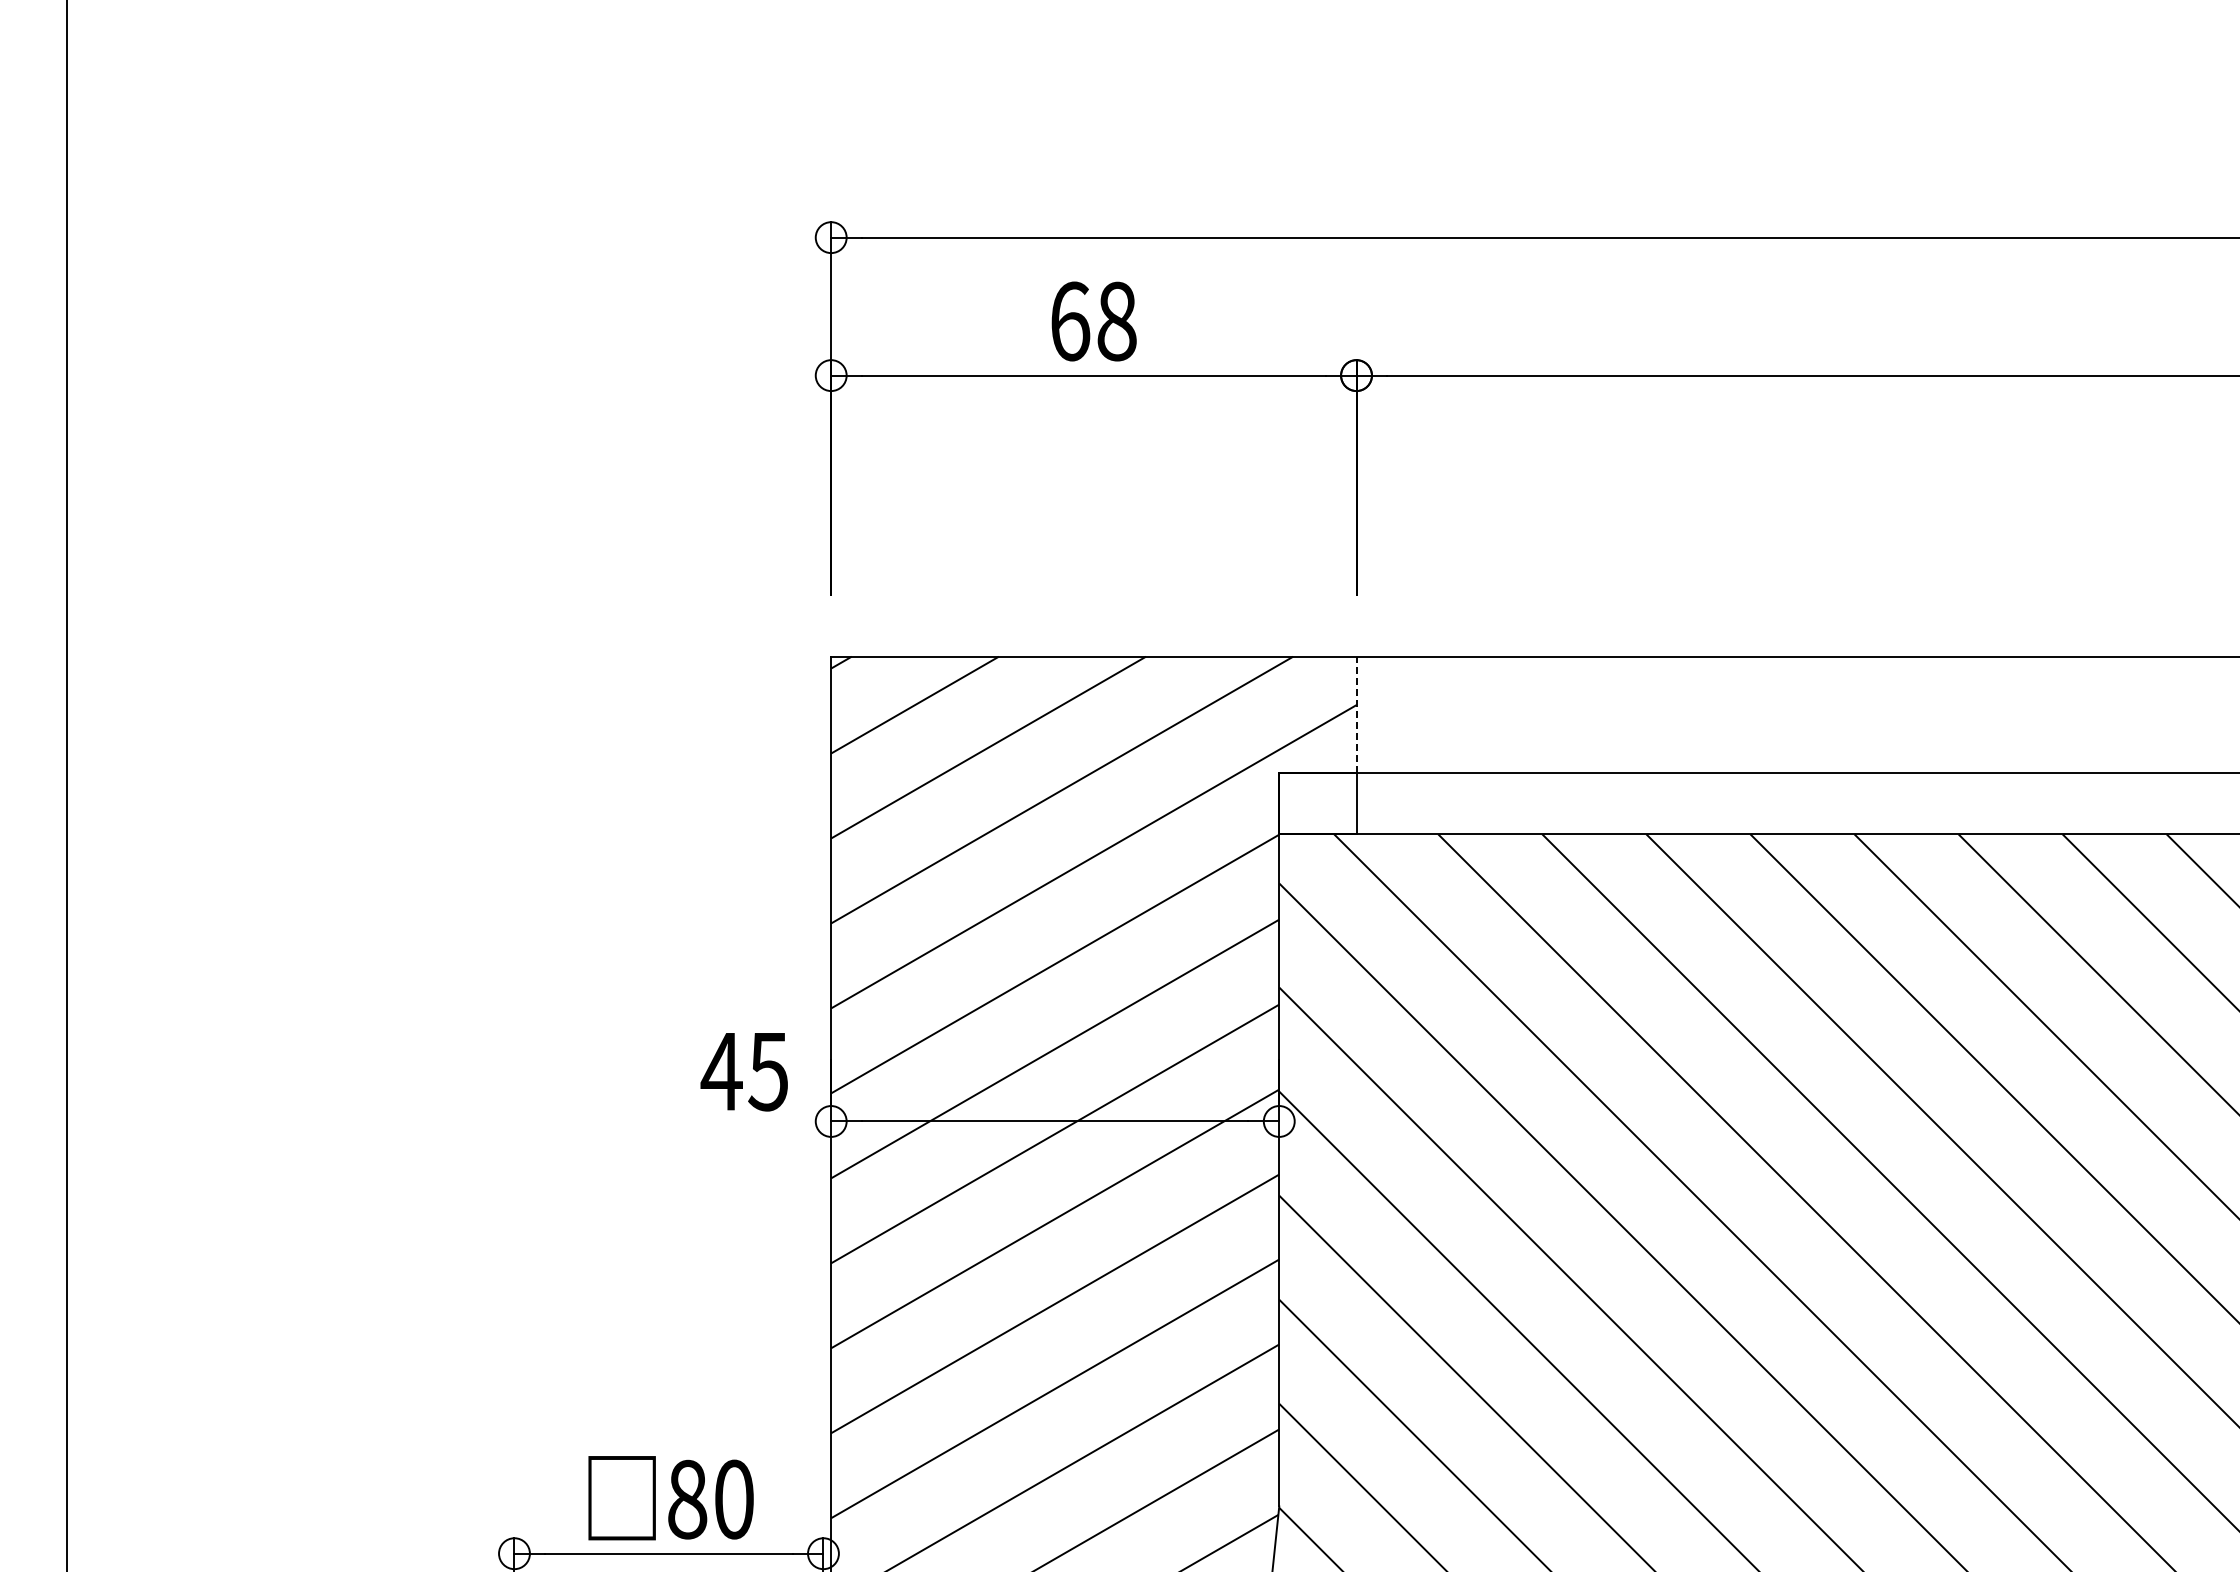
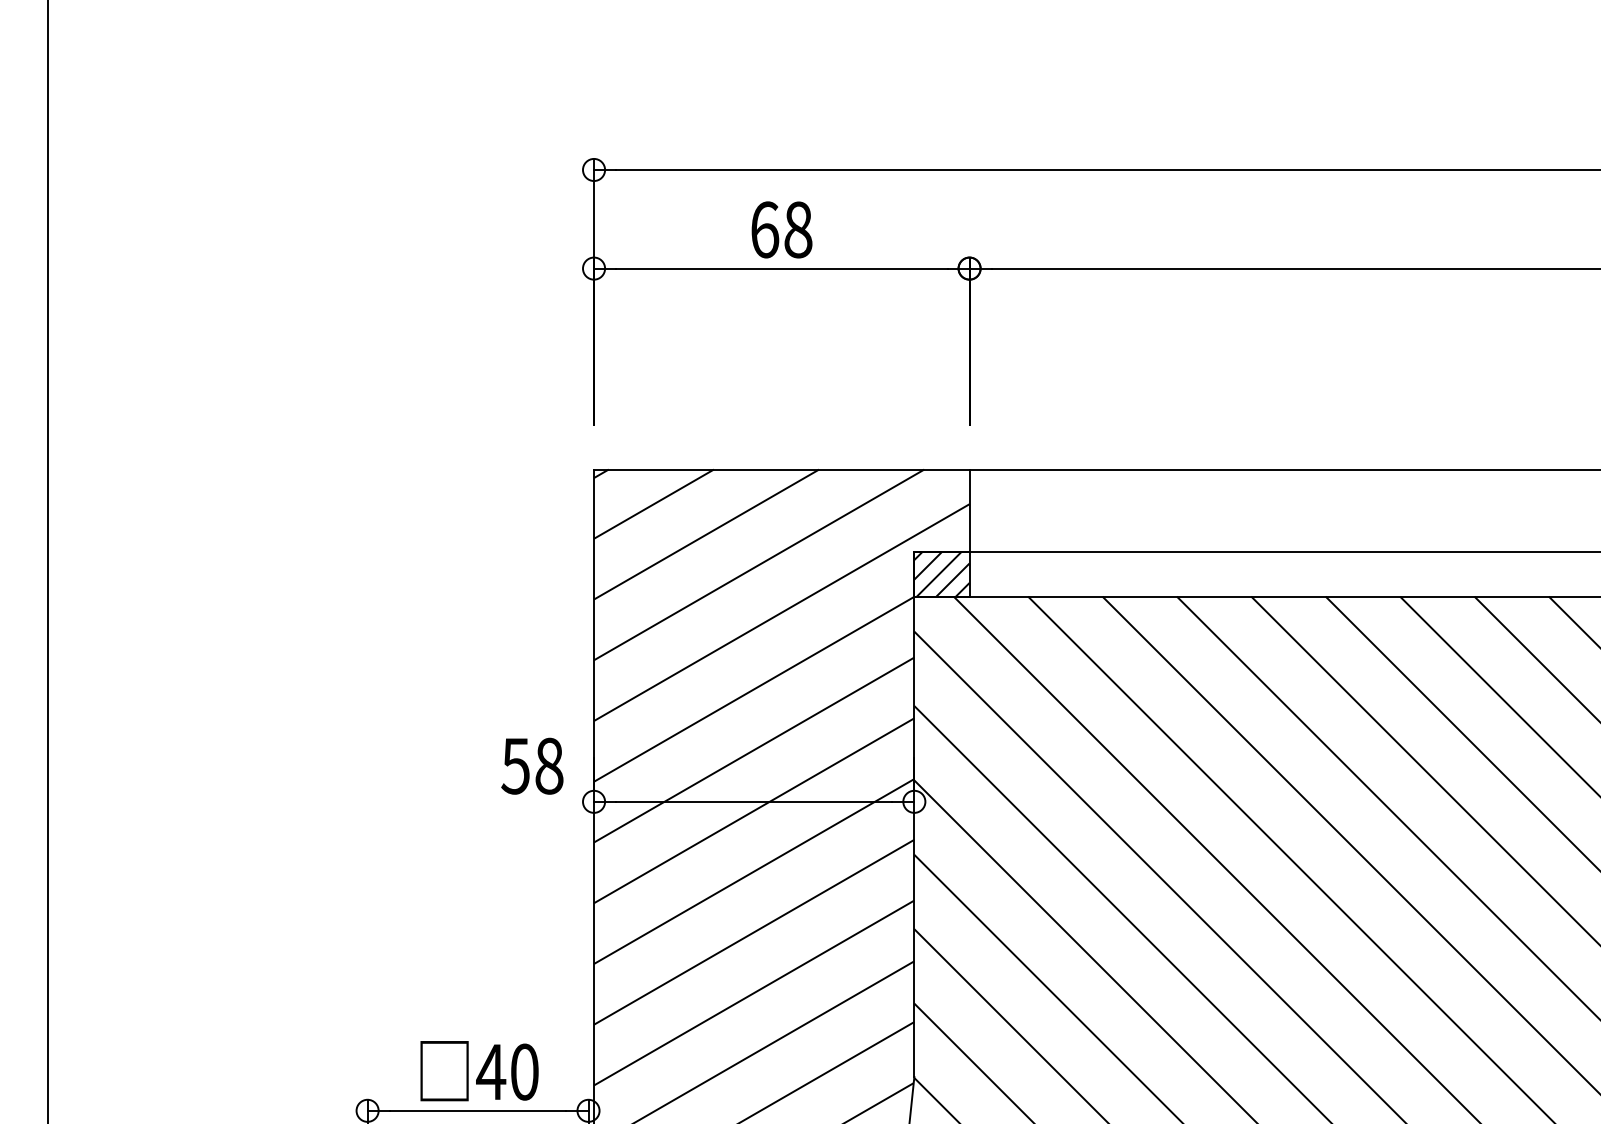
line: (1356, 714) -> (969, 510), dashed -> solid
hatch: (1317, 803) -> (941, 574), added
text: (744, 1071) -> (532, 766), 45 -> 58
text: (687, 1499) -> (491, 1072), 80 -> 40

